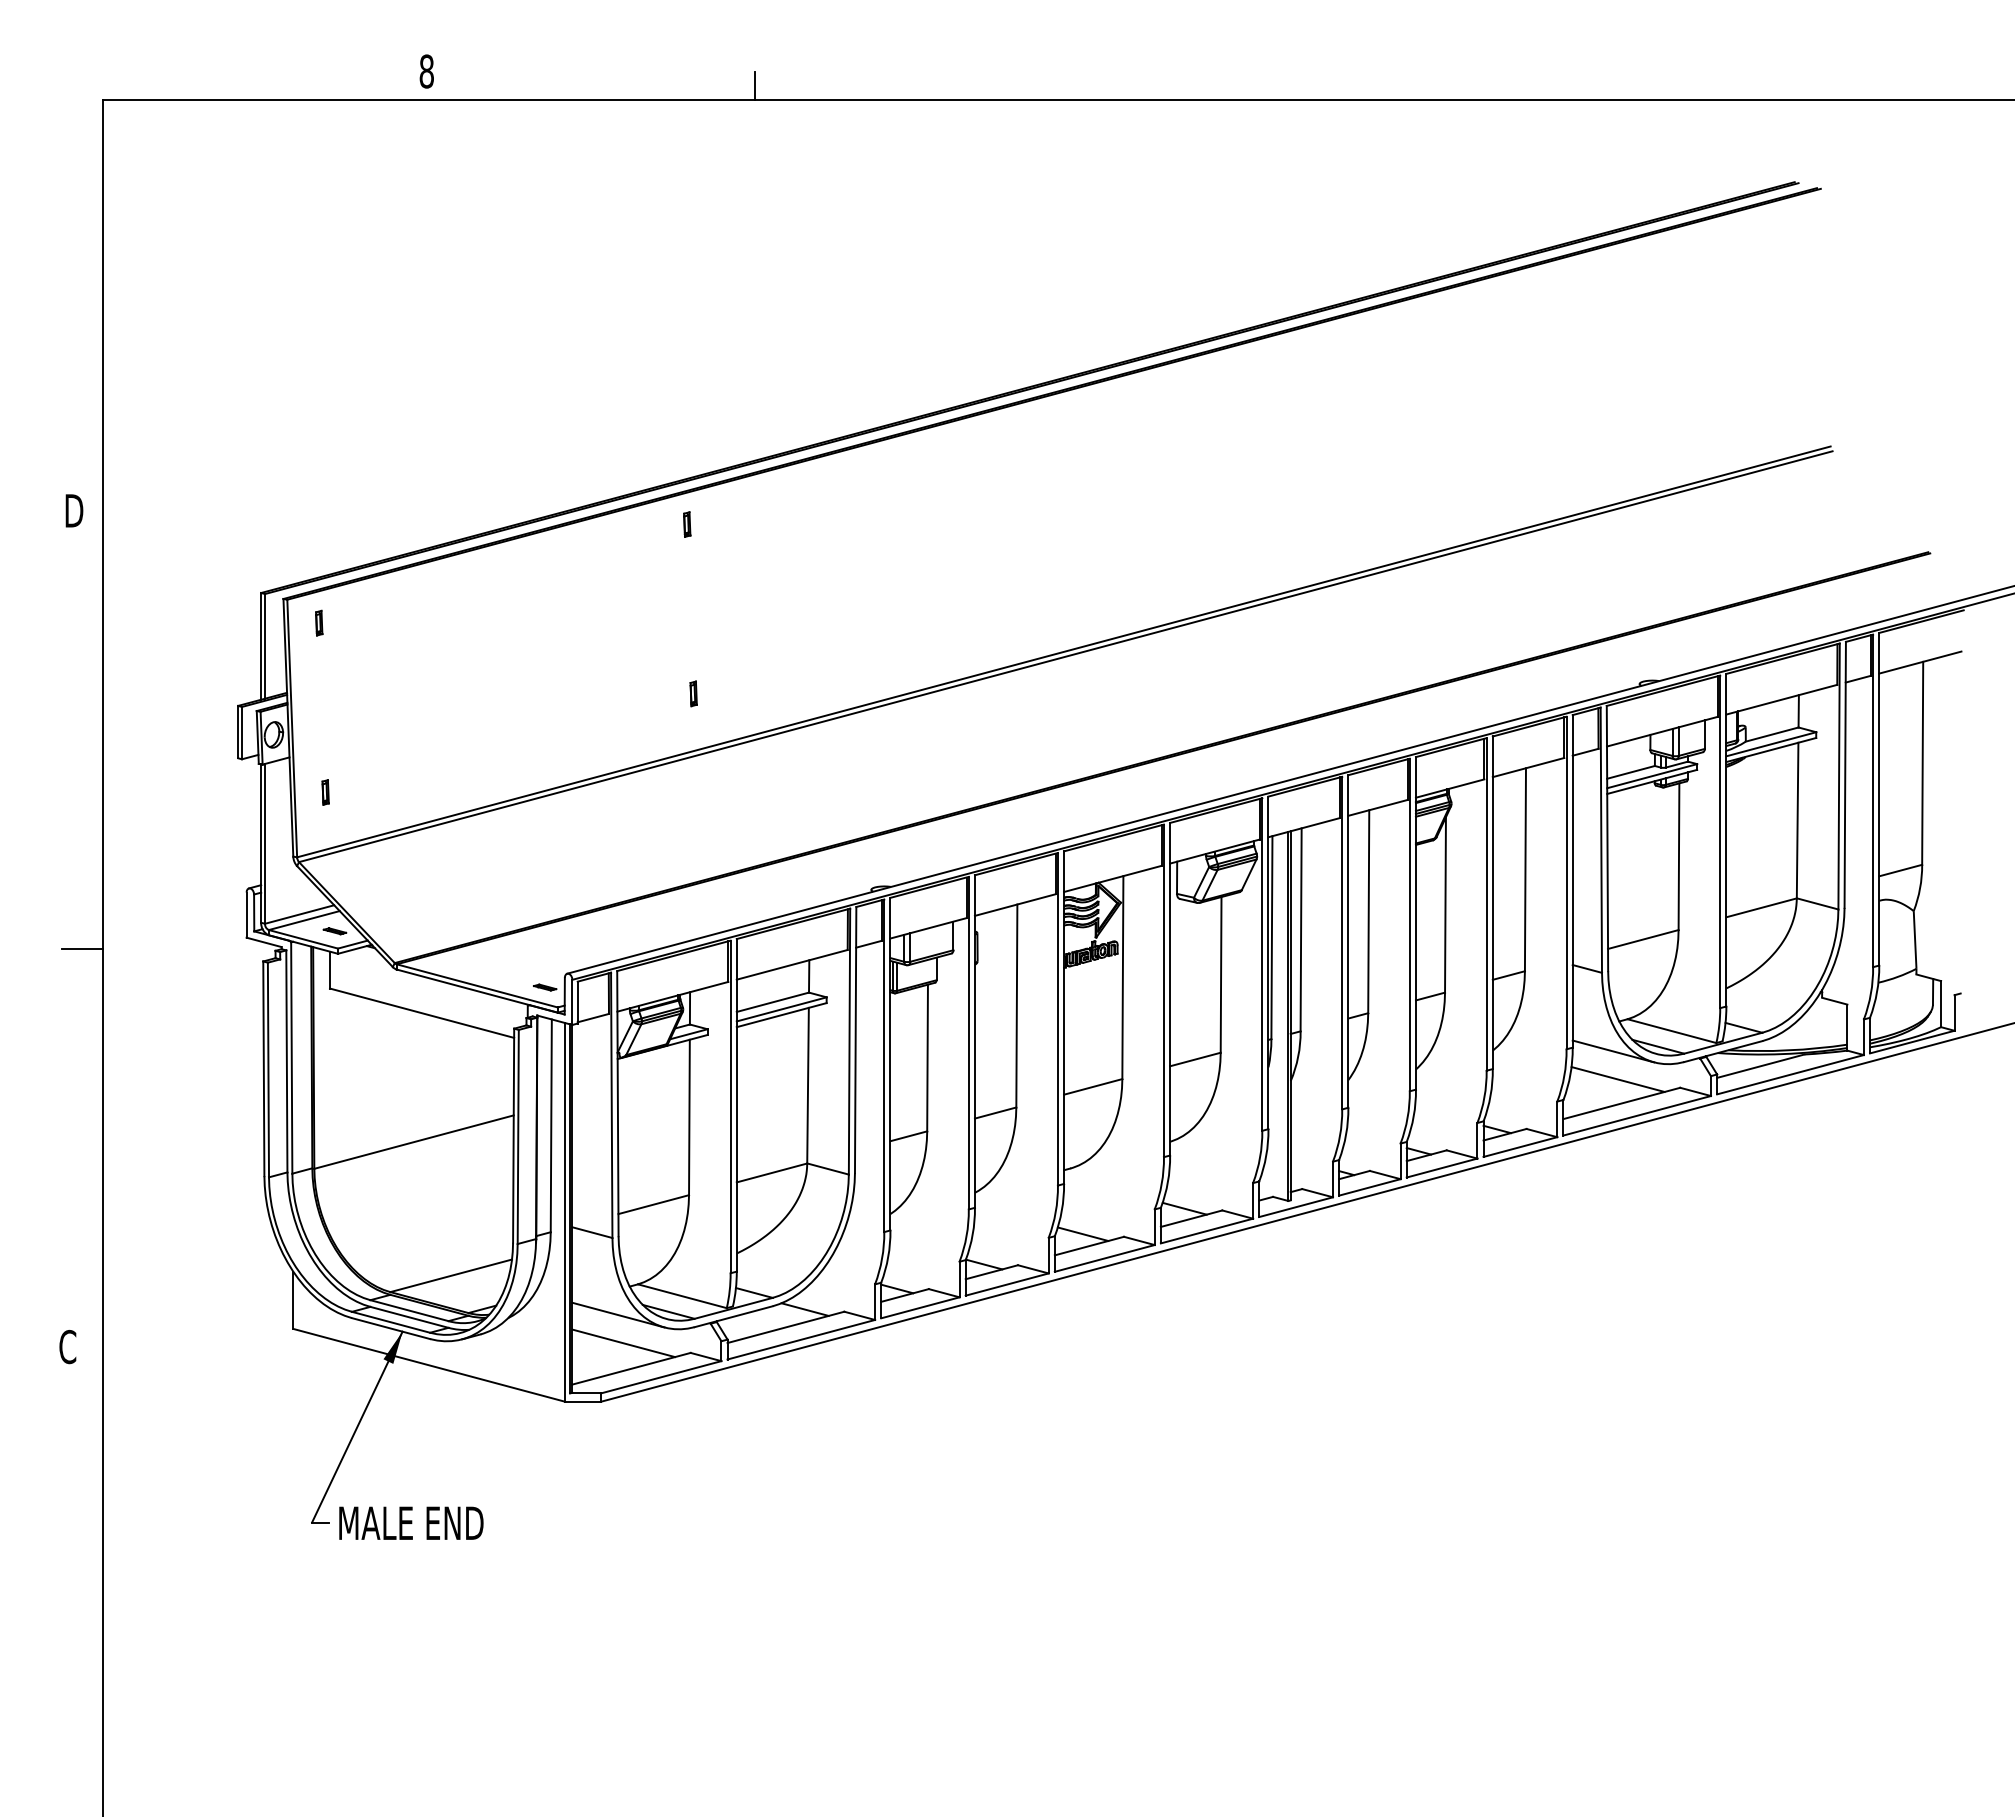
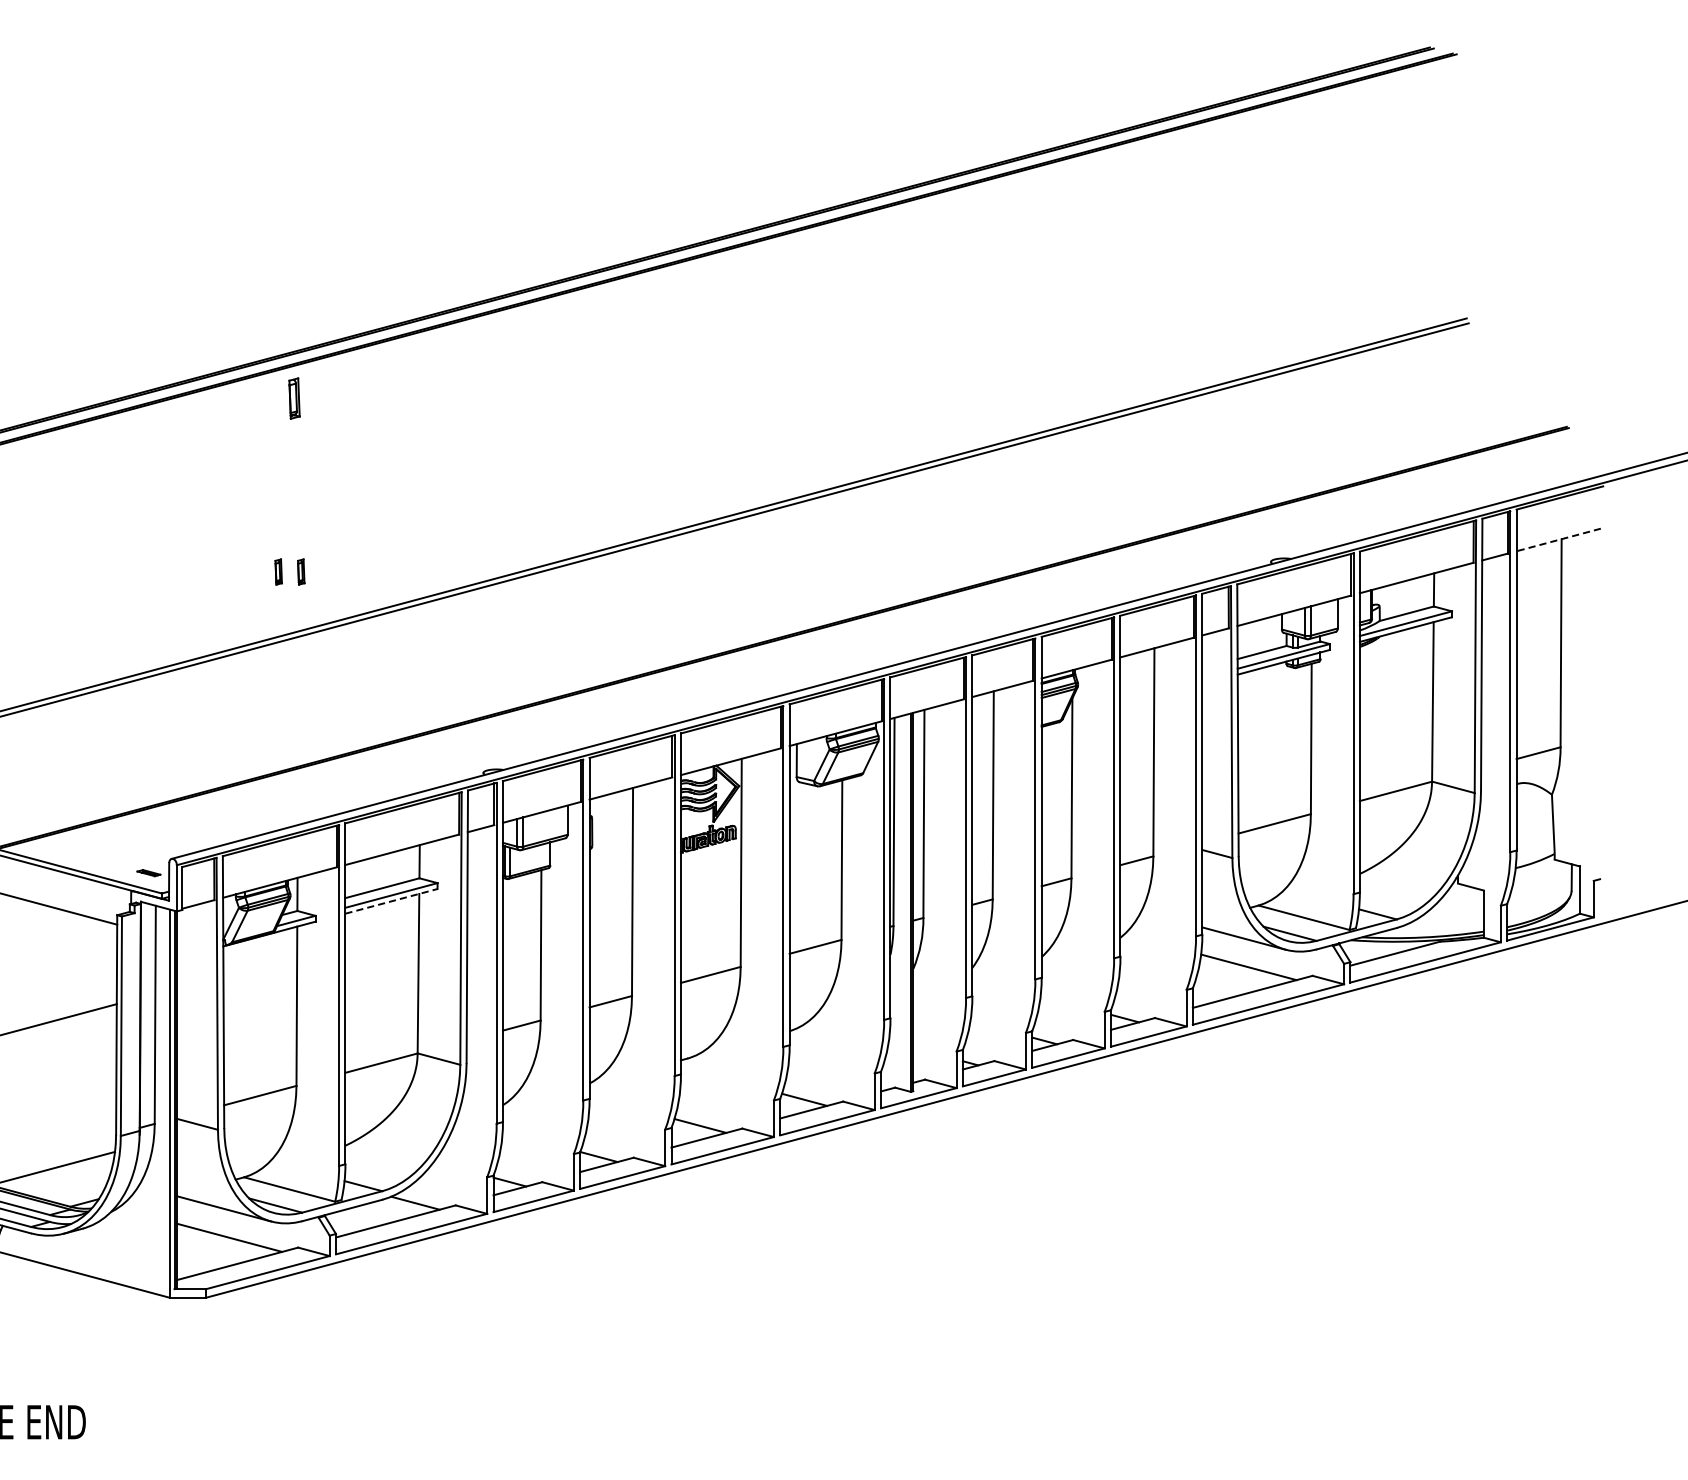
part: (687, 524) -> (294, 398), size x1.6
line: (1920, 662) -> (1558, 539), solid -> dashed
part: (671, 693) -> (278, 571), added
line: (781, 1015) -> (391, 901), solid -> dashed

